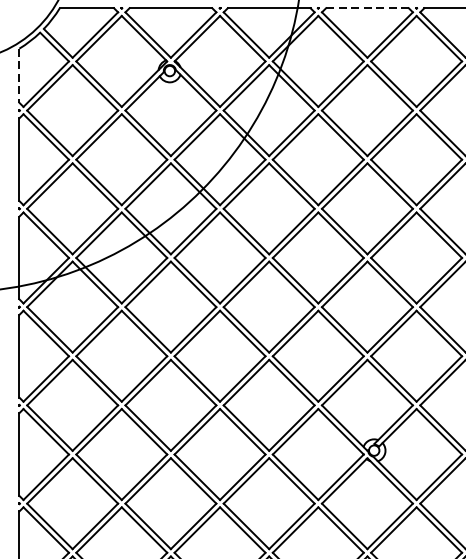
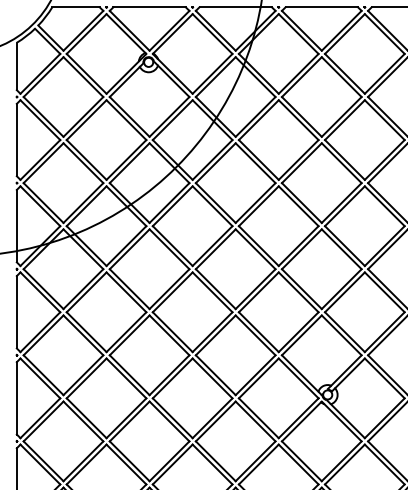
line: (368, 8) -> (322, 7), dashed -> solid
line: (18, 75) -> (16, 66), dashed -> solid

